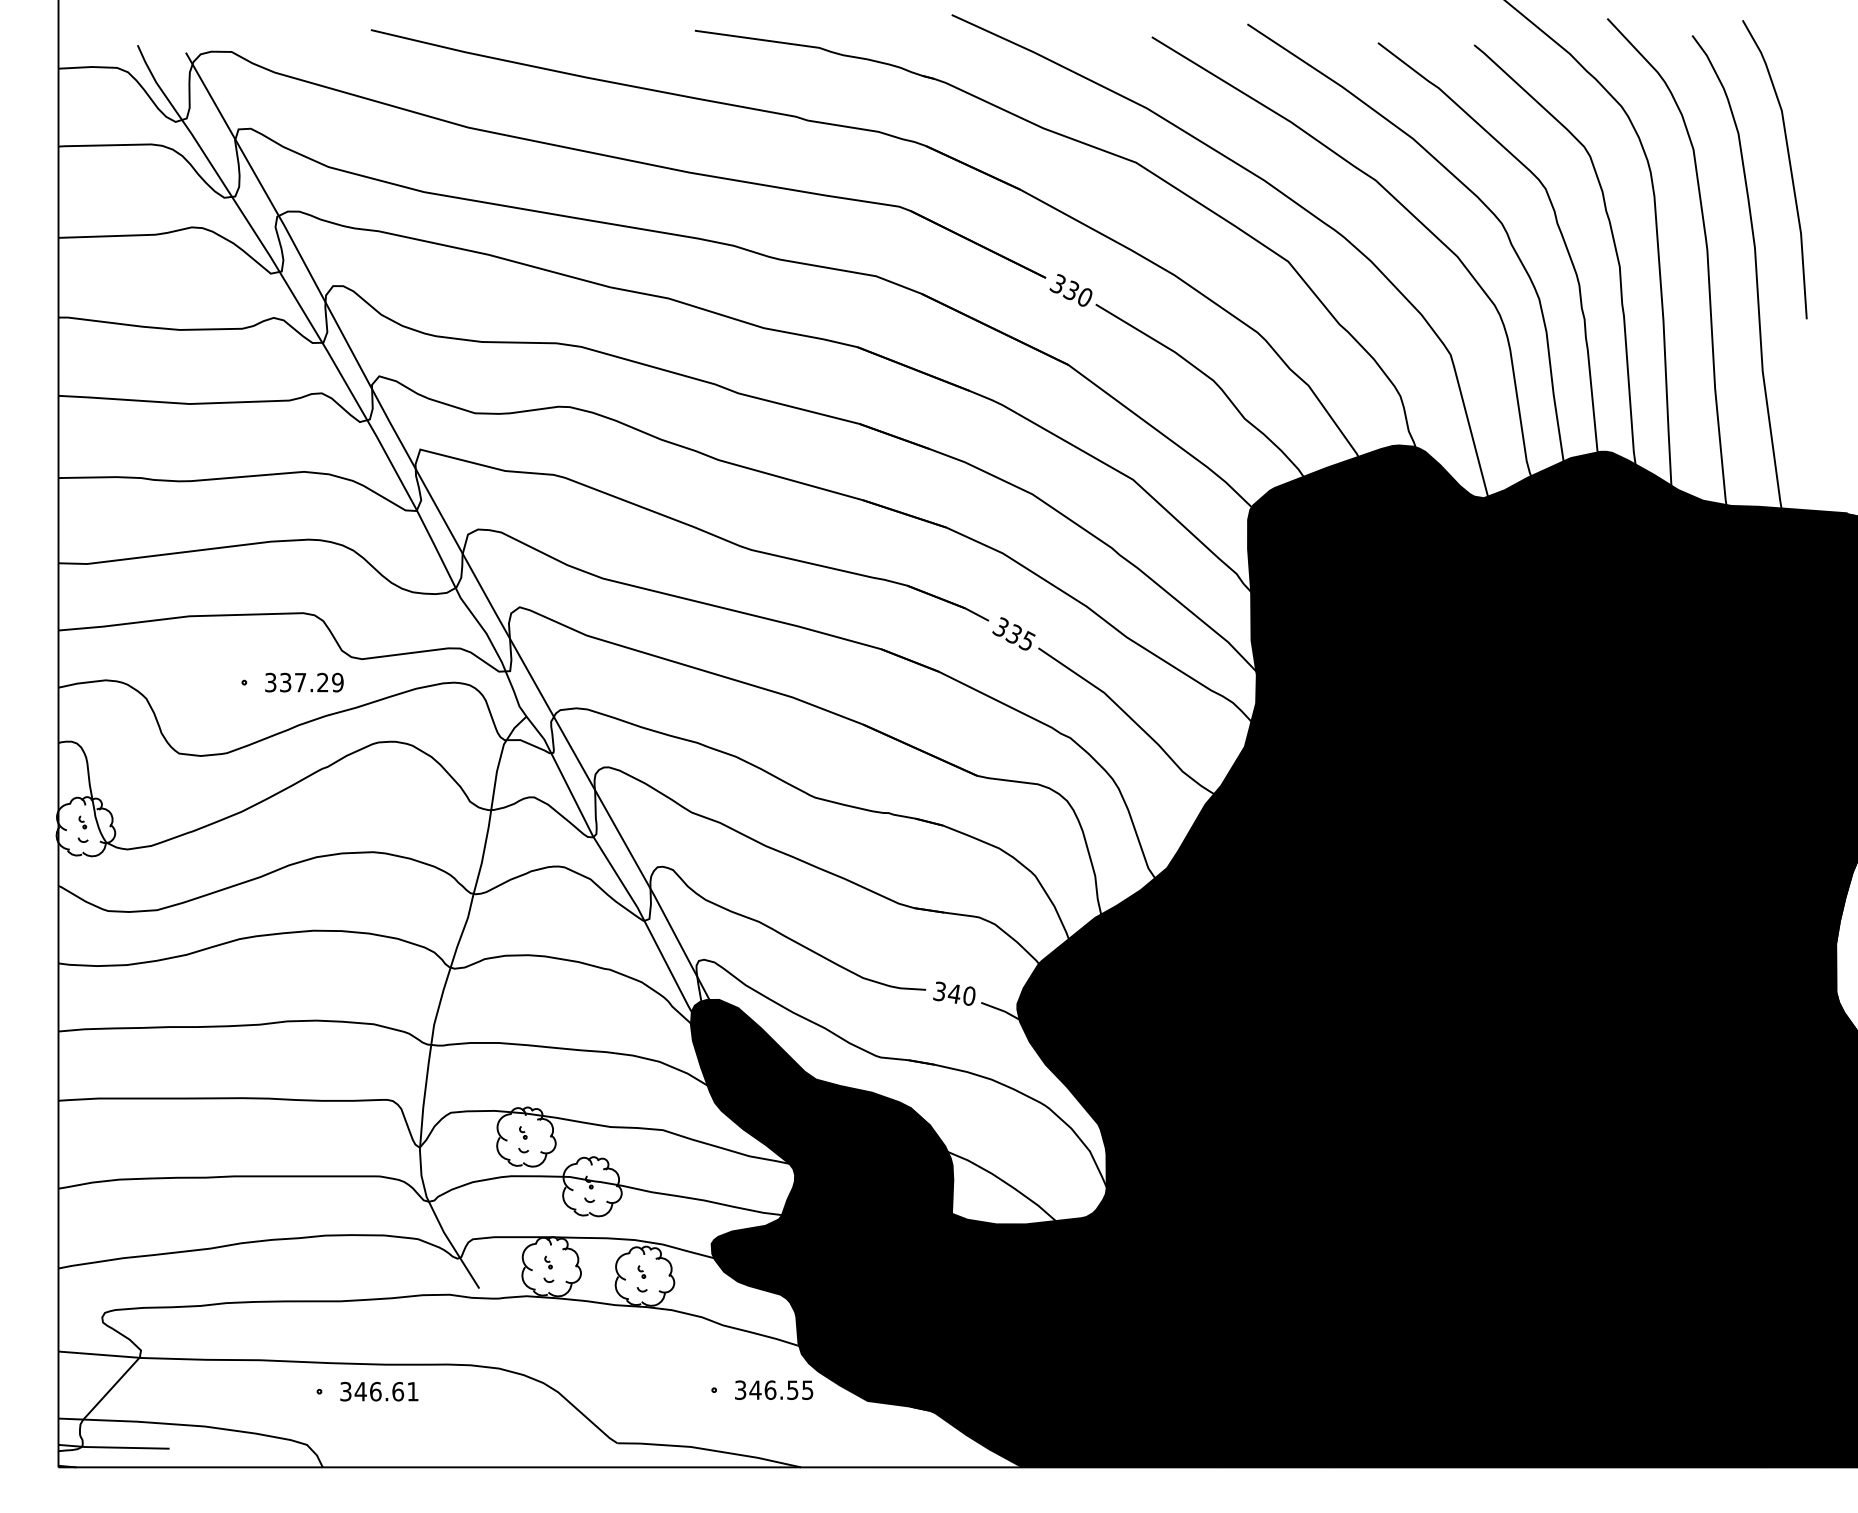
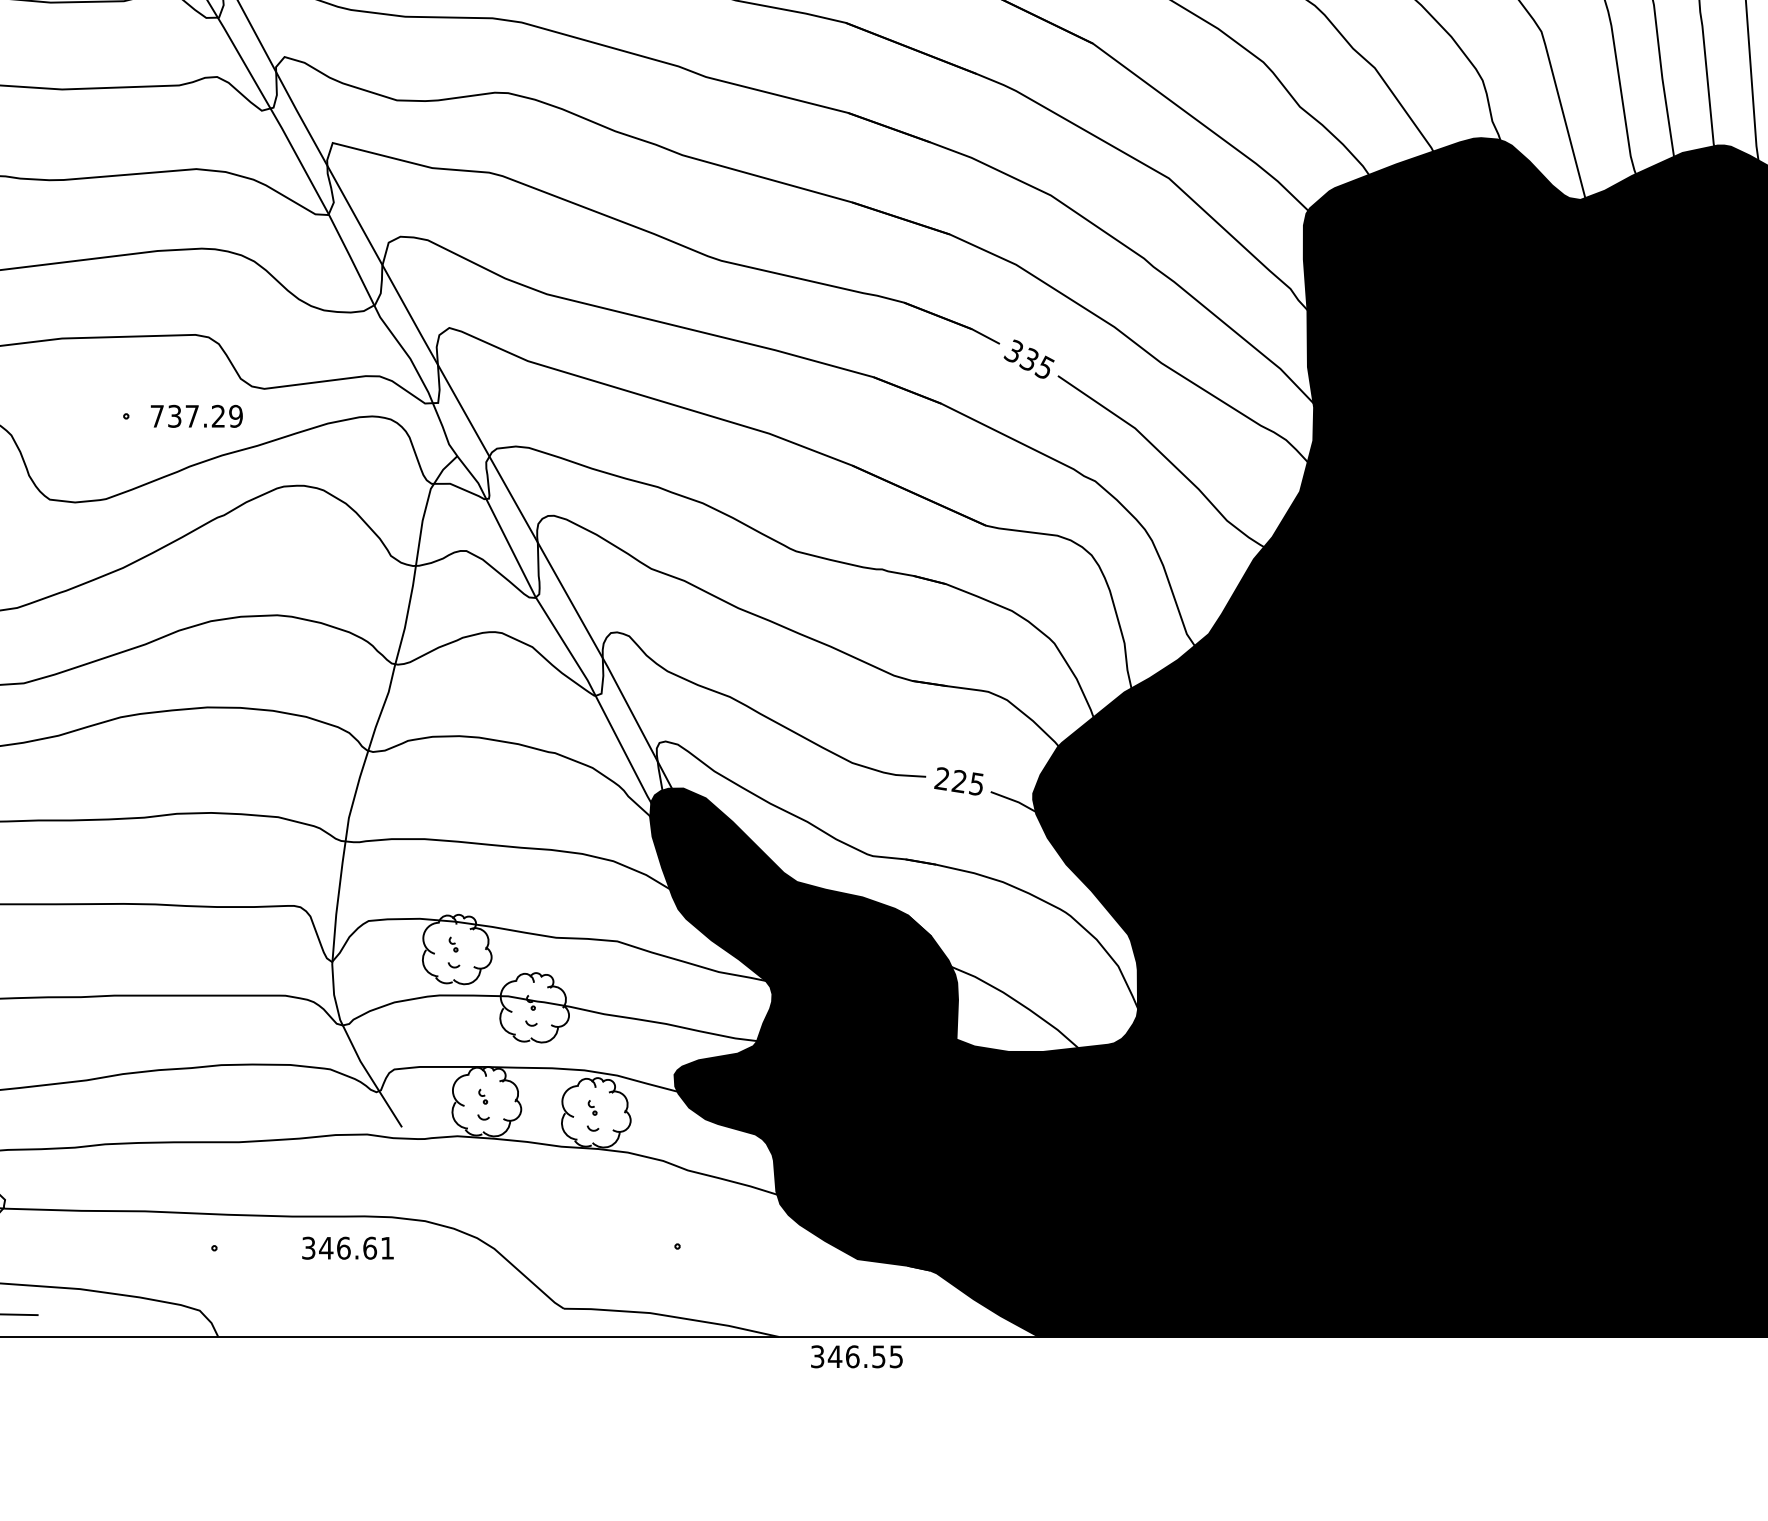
text: (270, 682) -> (156, 416), 337.29 -> 737.29
text: (954, 993) -> (959, 781), 340 -> 225
text: (774, 1389) -> (857, 1355), moved
text: (379, 1391) -> (348, 1248), moved

